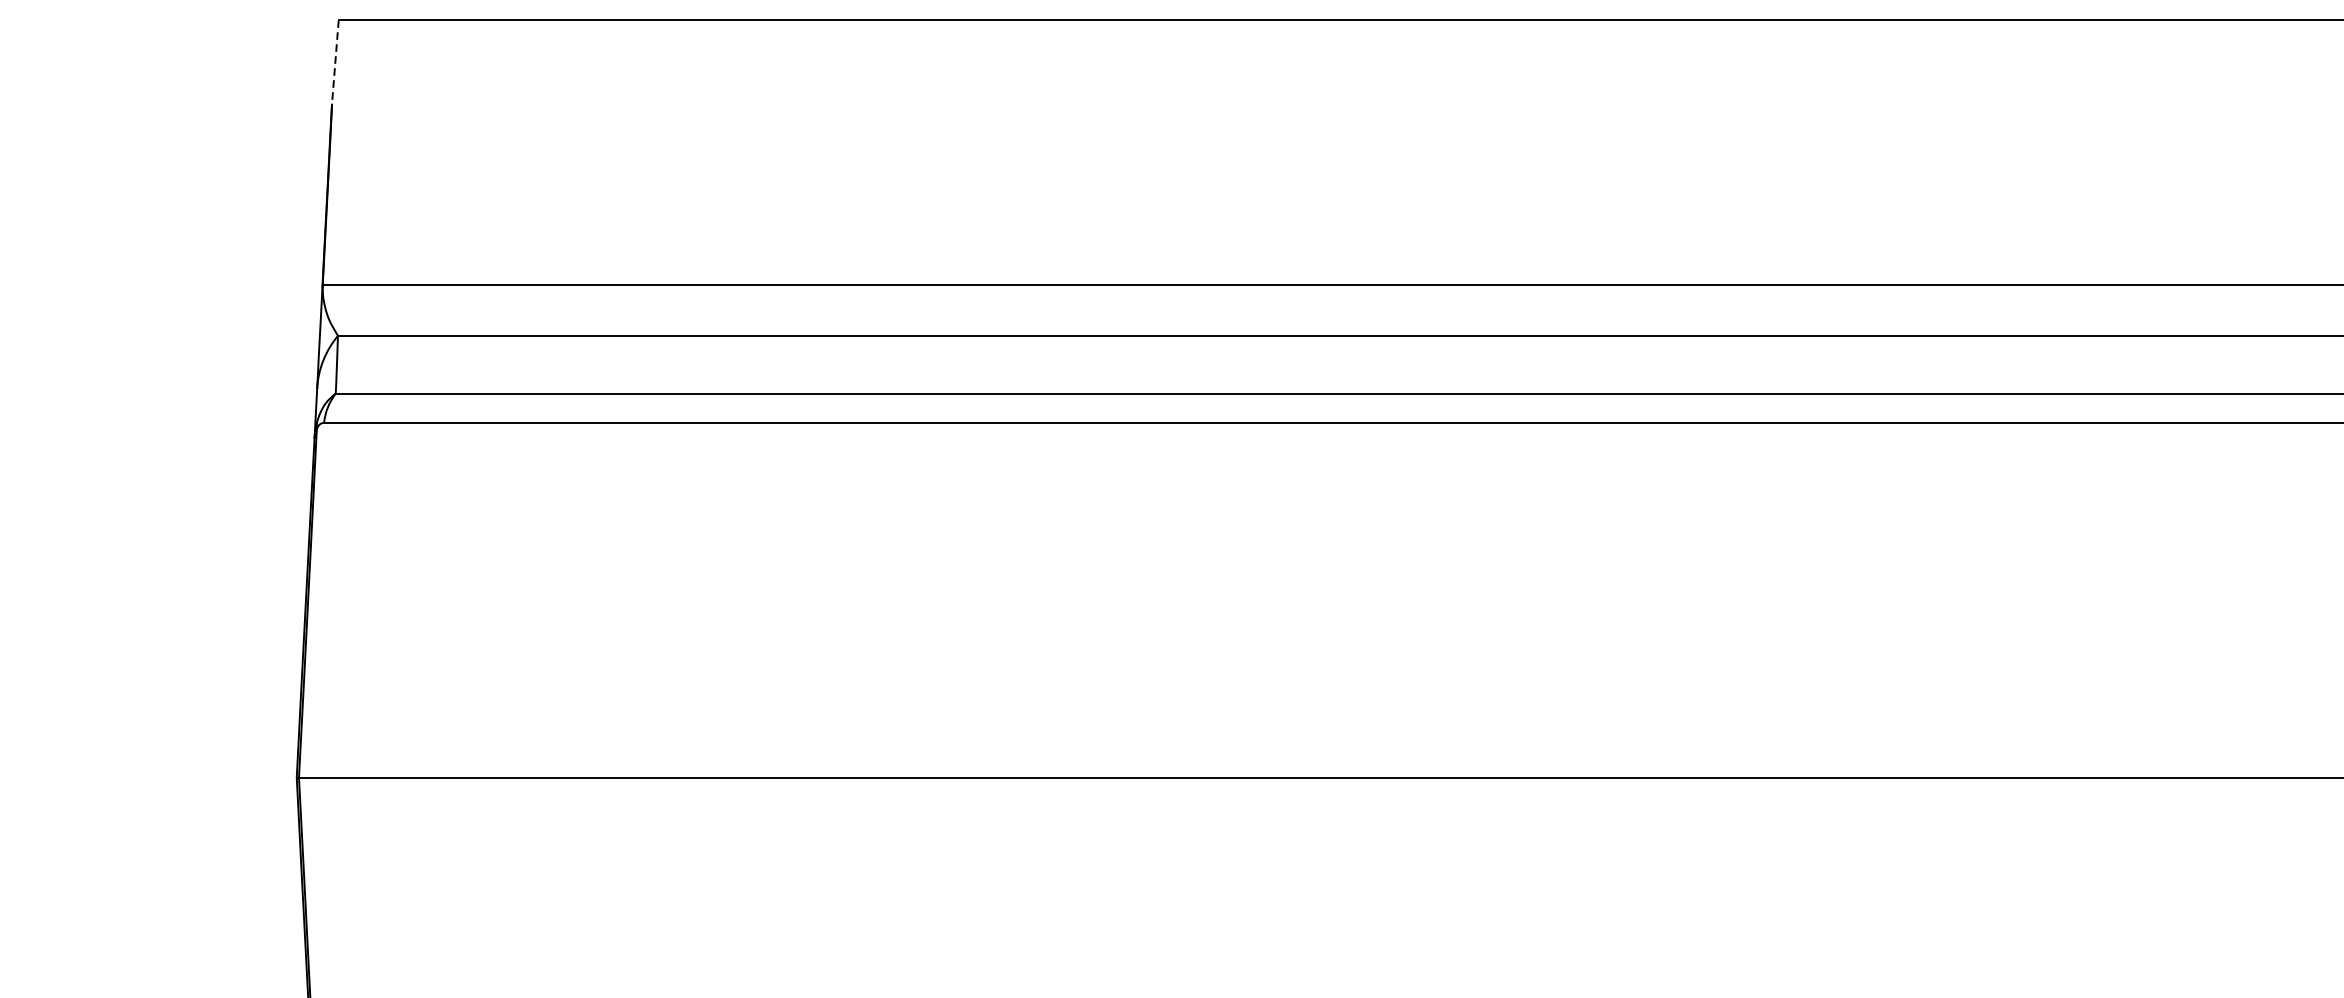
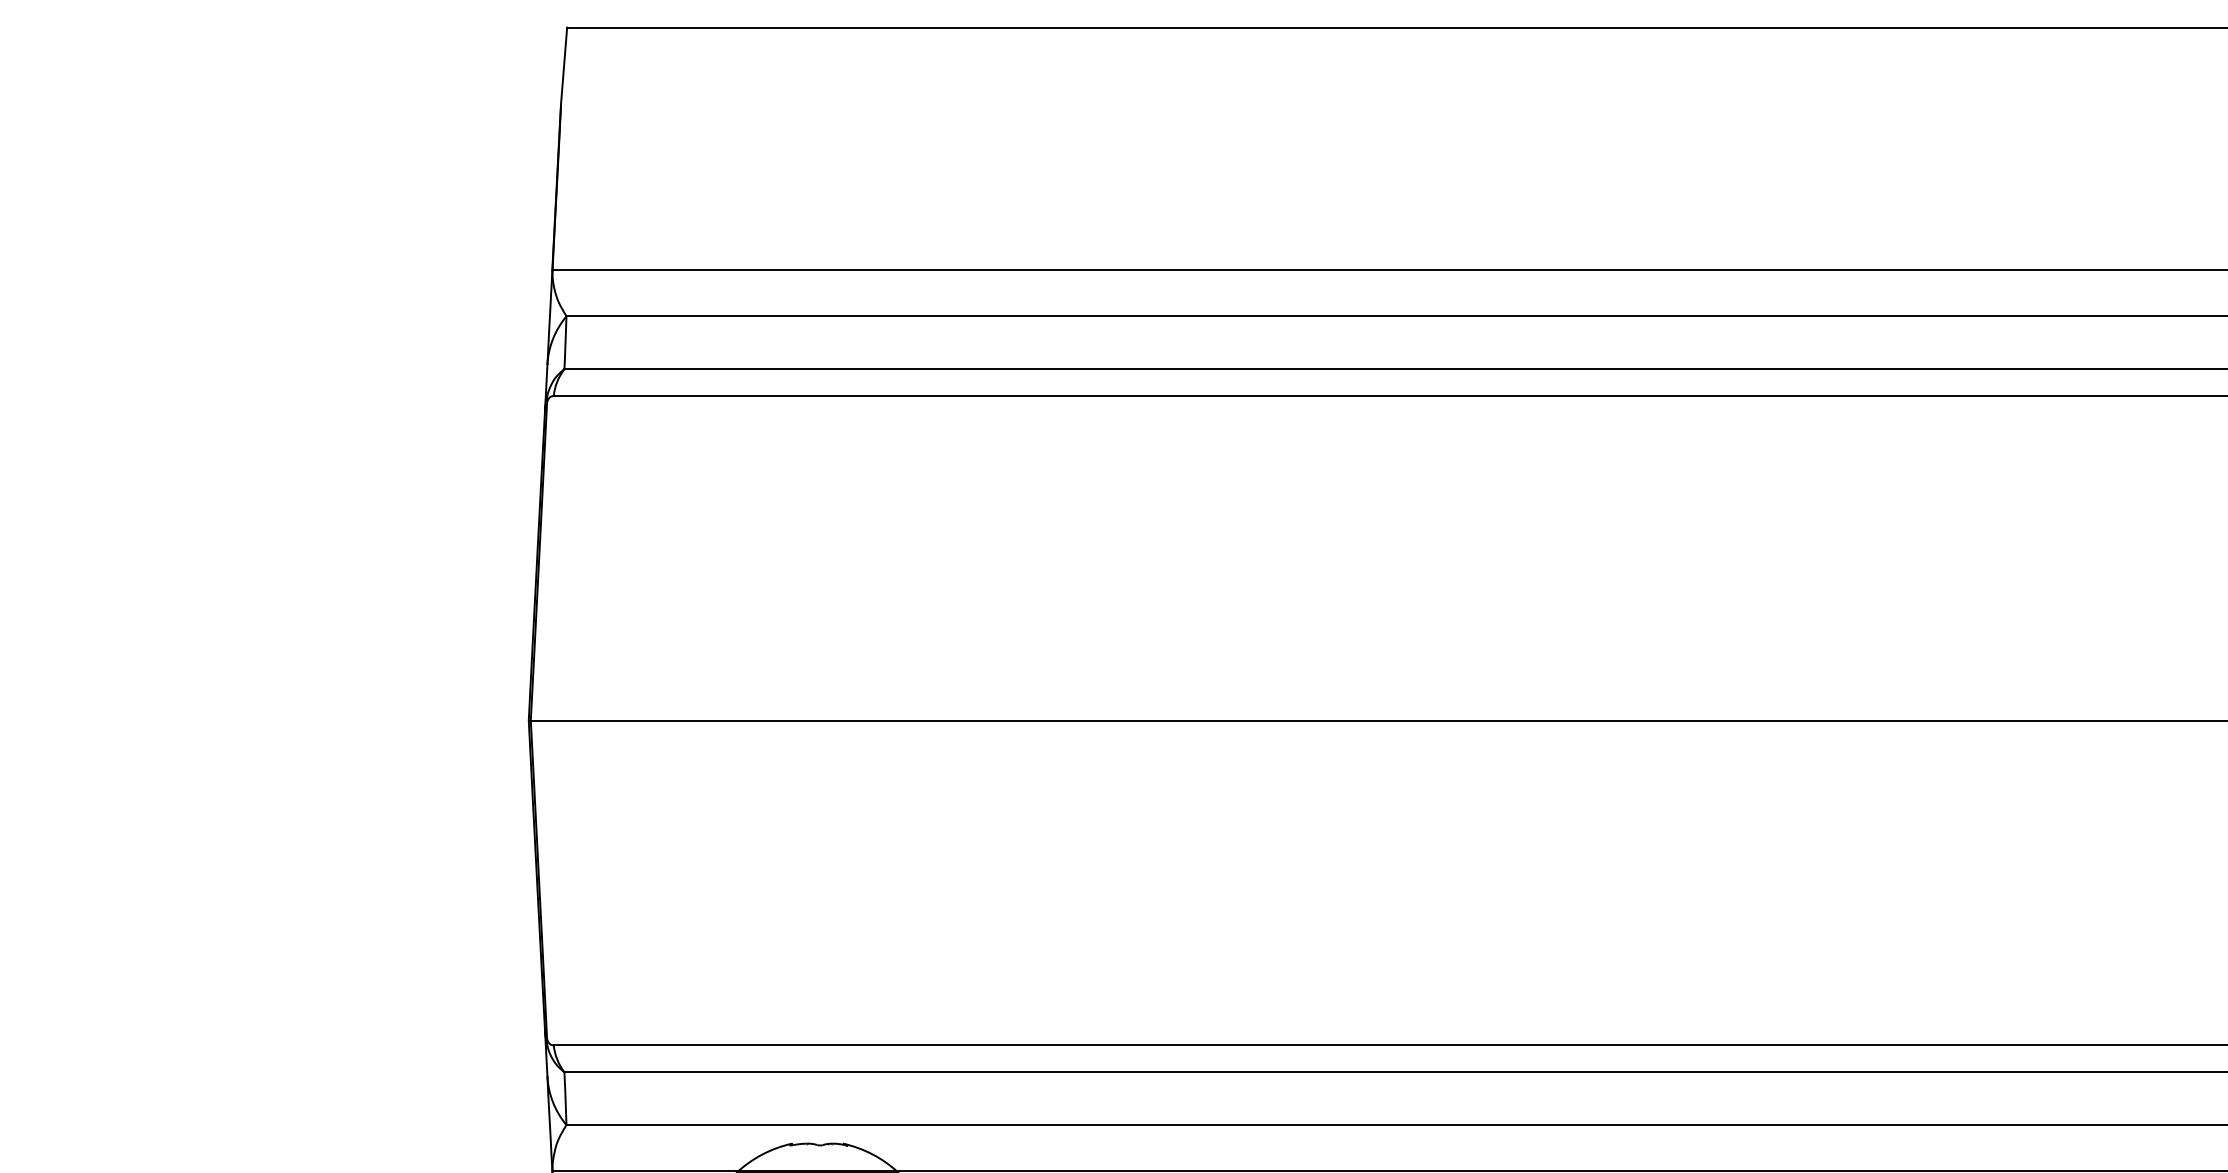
line: (335, 62) -> (564, 66), dashed -> solid

